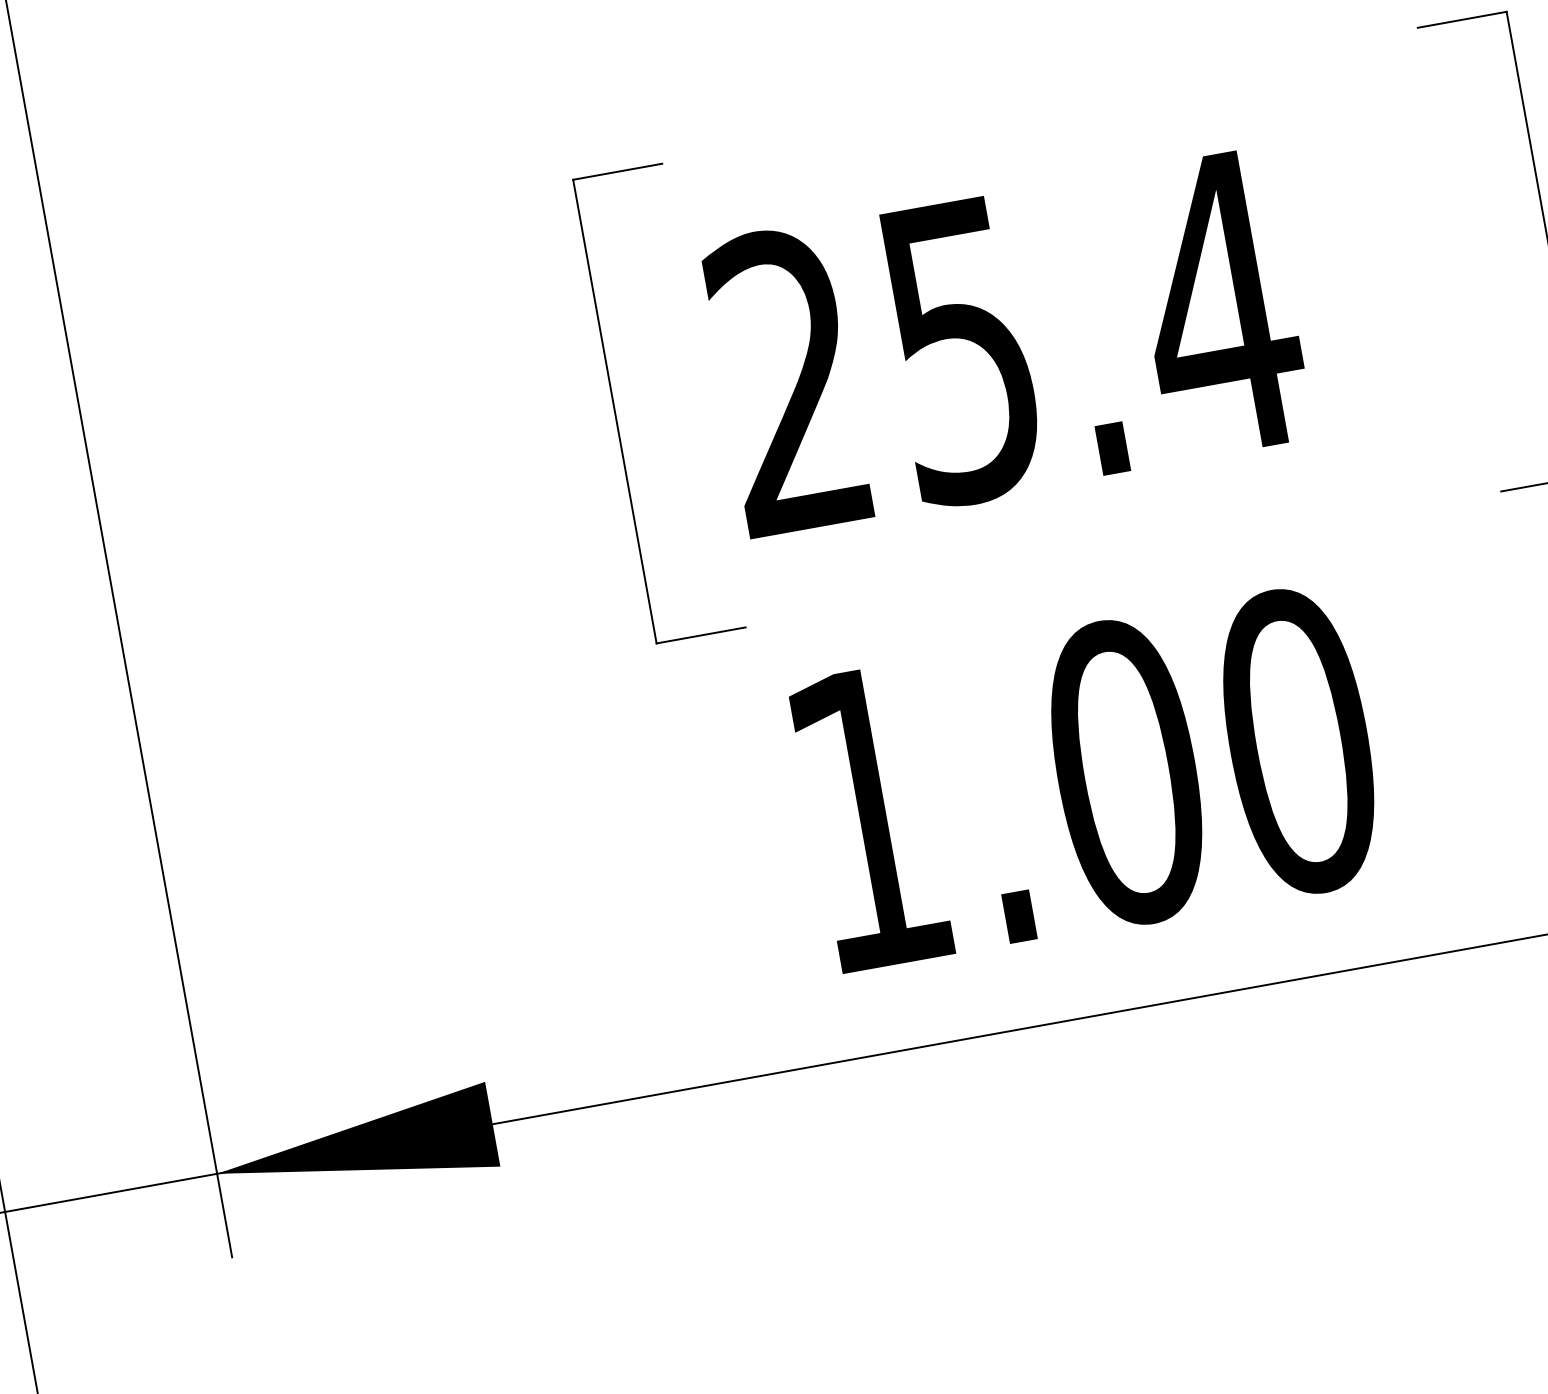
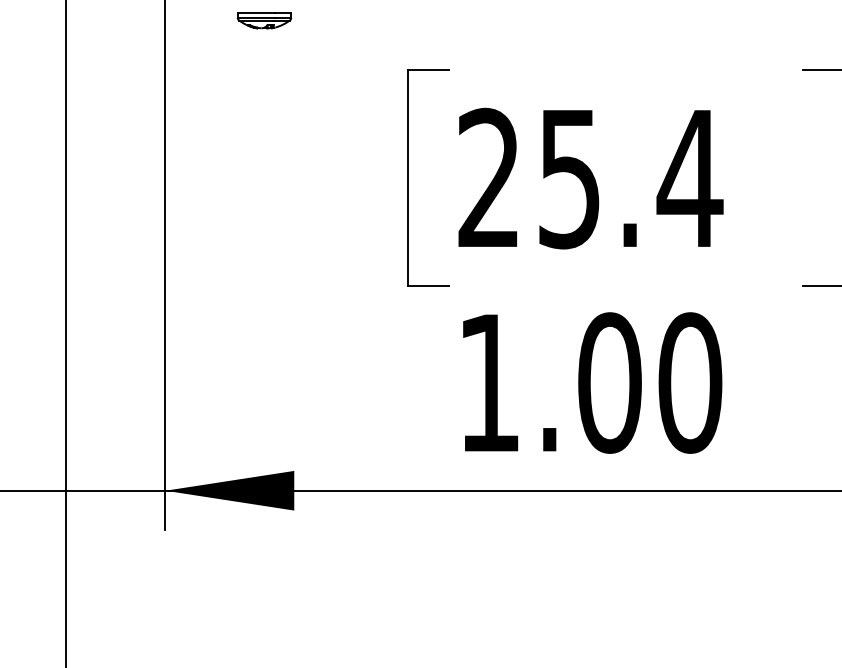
part: (248, 130) -> (264, 20), added

